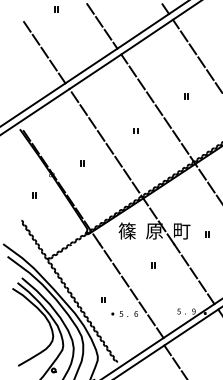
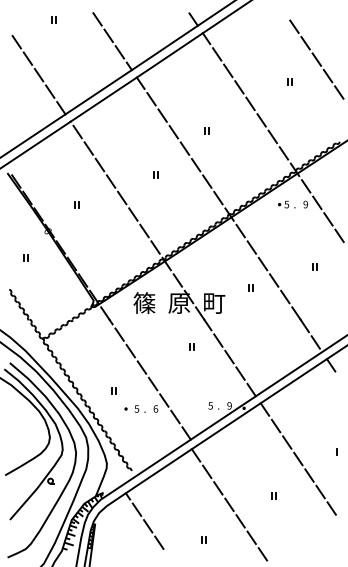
part: (186, 95) -> (206, 130), moved
part: (82, 163) -> (76, 204), moved
part: (207, 233) -> (250, 287), moved
part: (153, 265) -> (191, 346), moved

